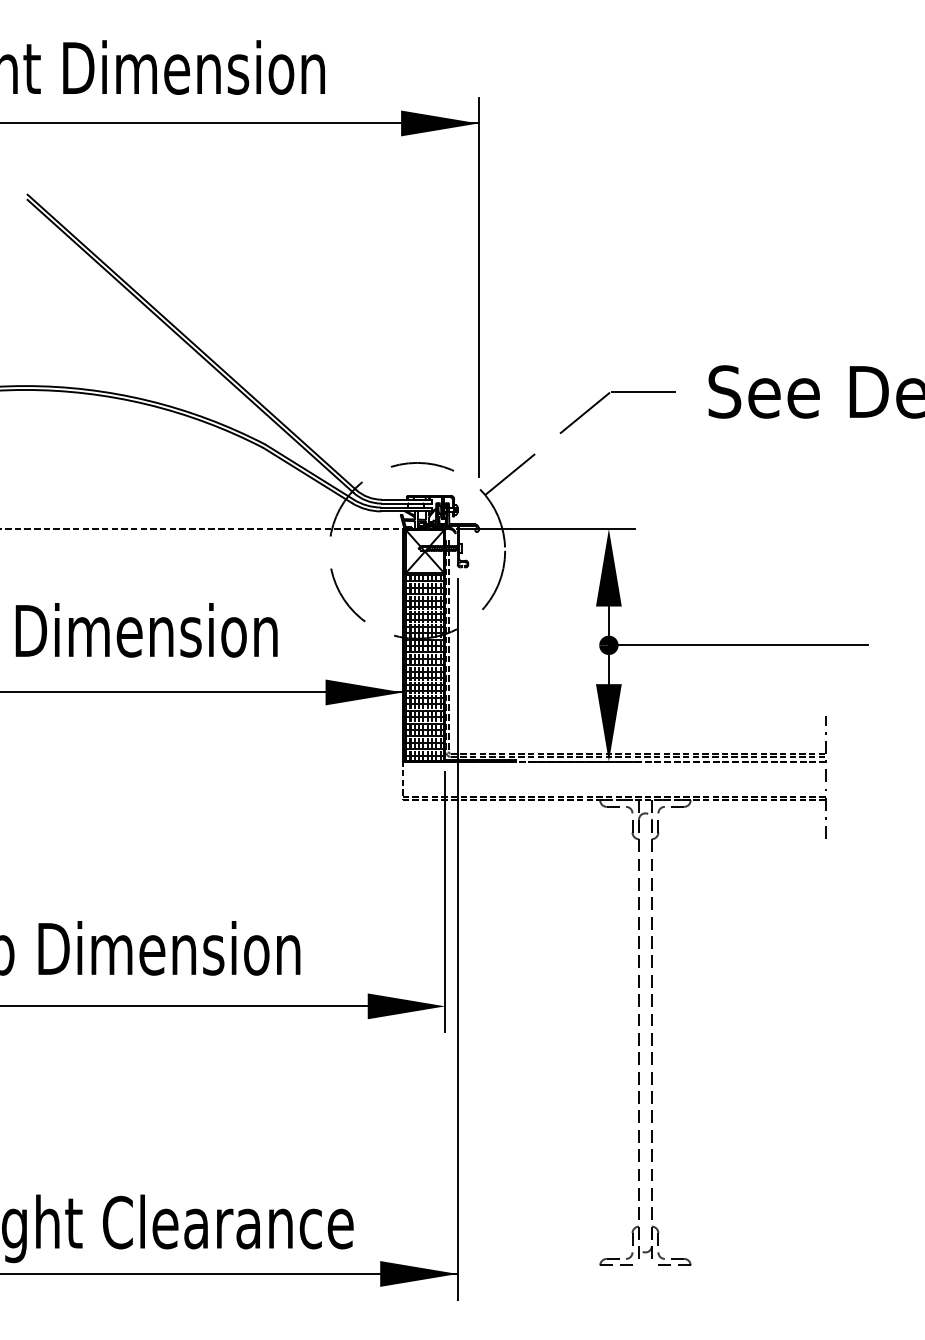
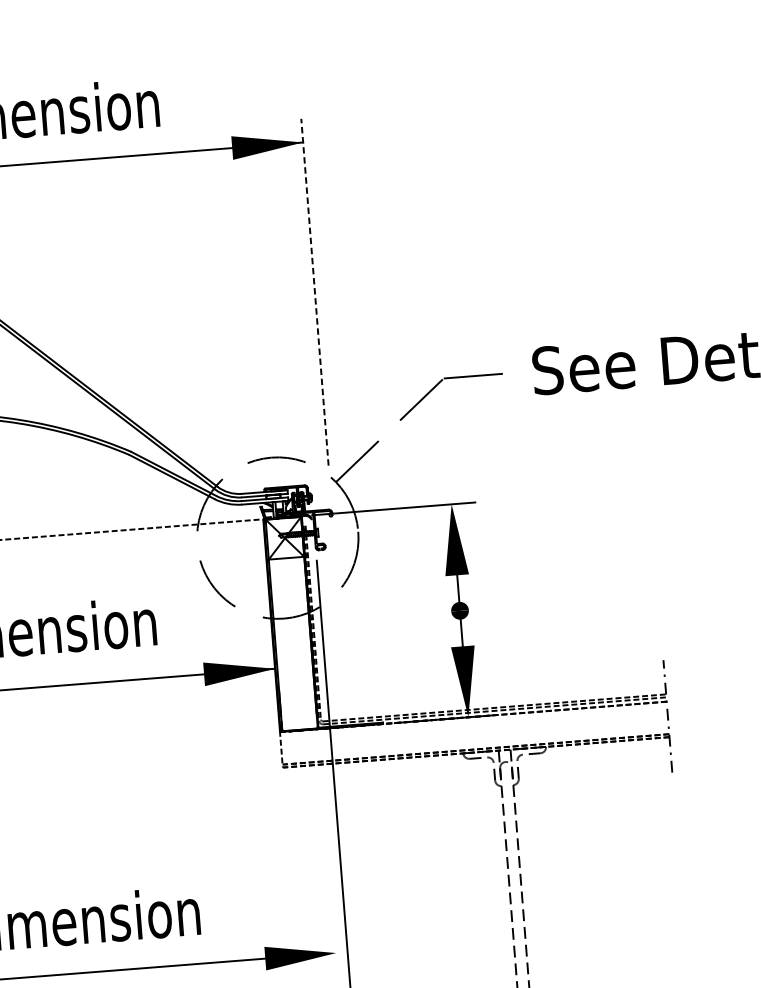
line: (478, 286) -> (314, 291), solid -> dashed
line: (738, 645) -> (578, 601), removed
hatch: (424, 667) -> (292, 644), removed
line: (445, 902) -> (328, 857), removed

